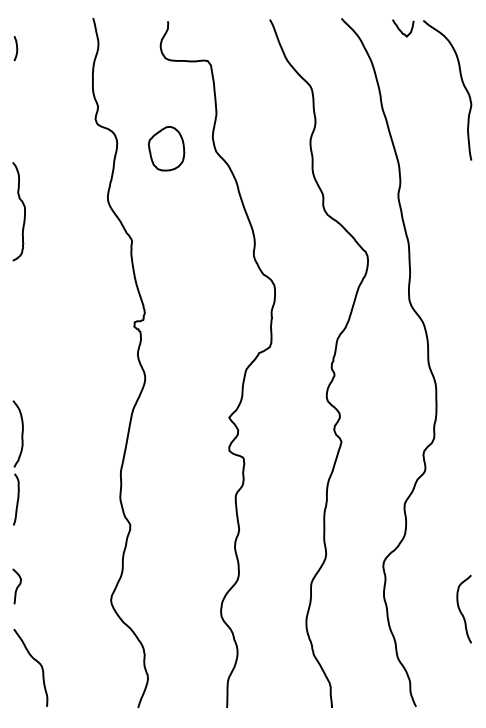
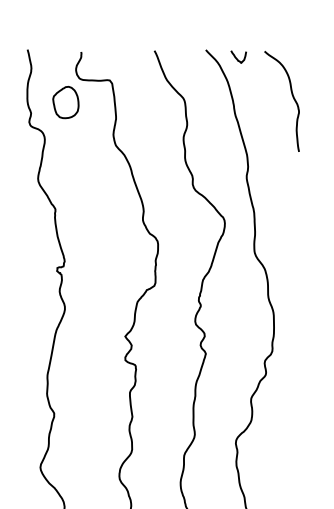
curve: (401, 30) -> (237, 58), moved
part: (166, 148) -> (65, 102), moved
curve: (460, 608) -> (291, 473), removed

